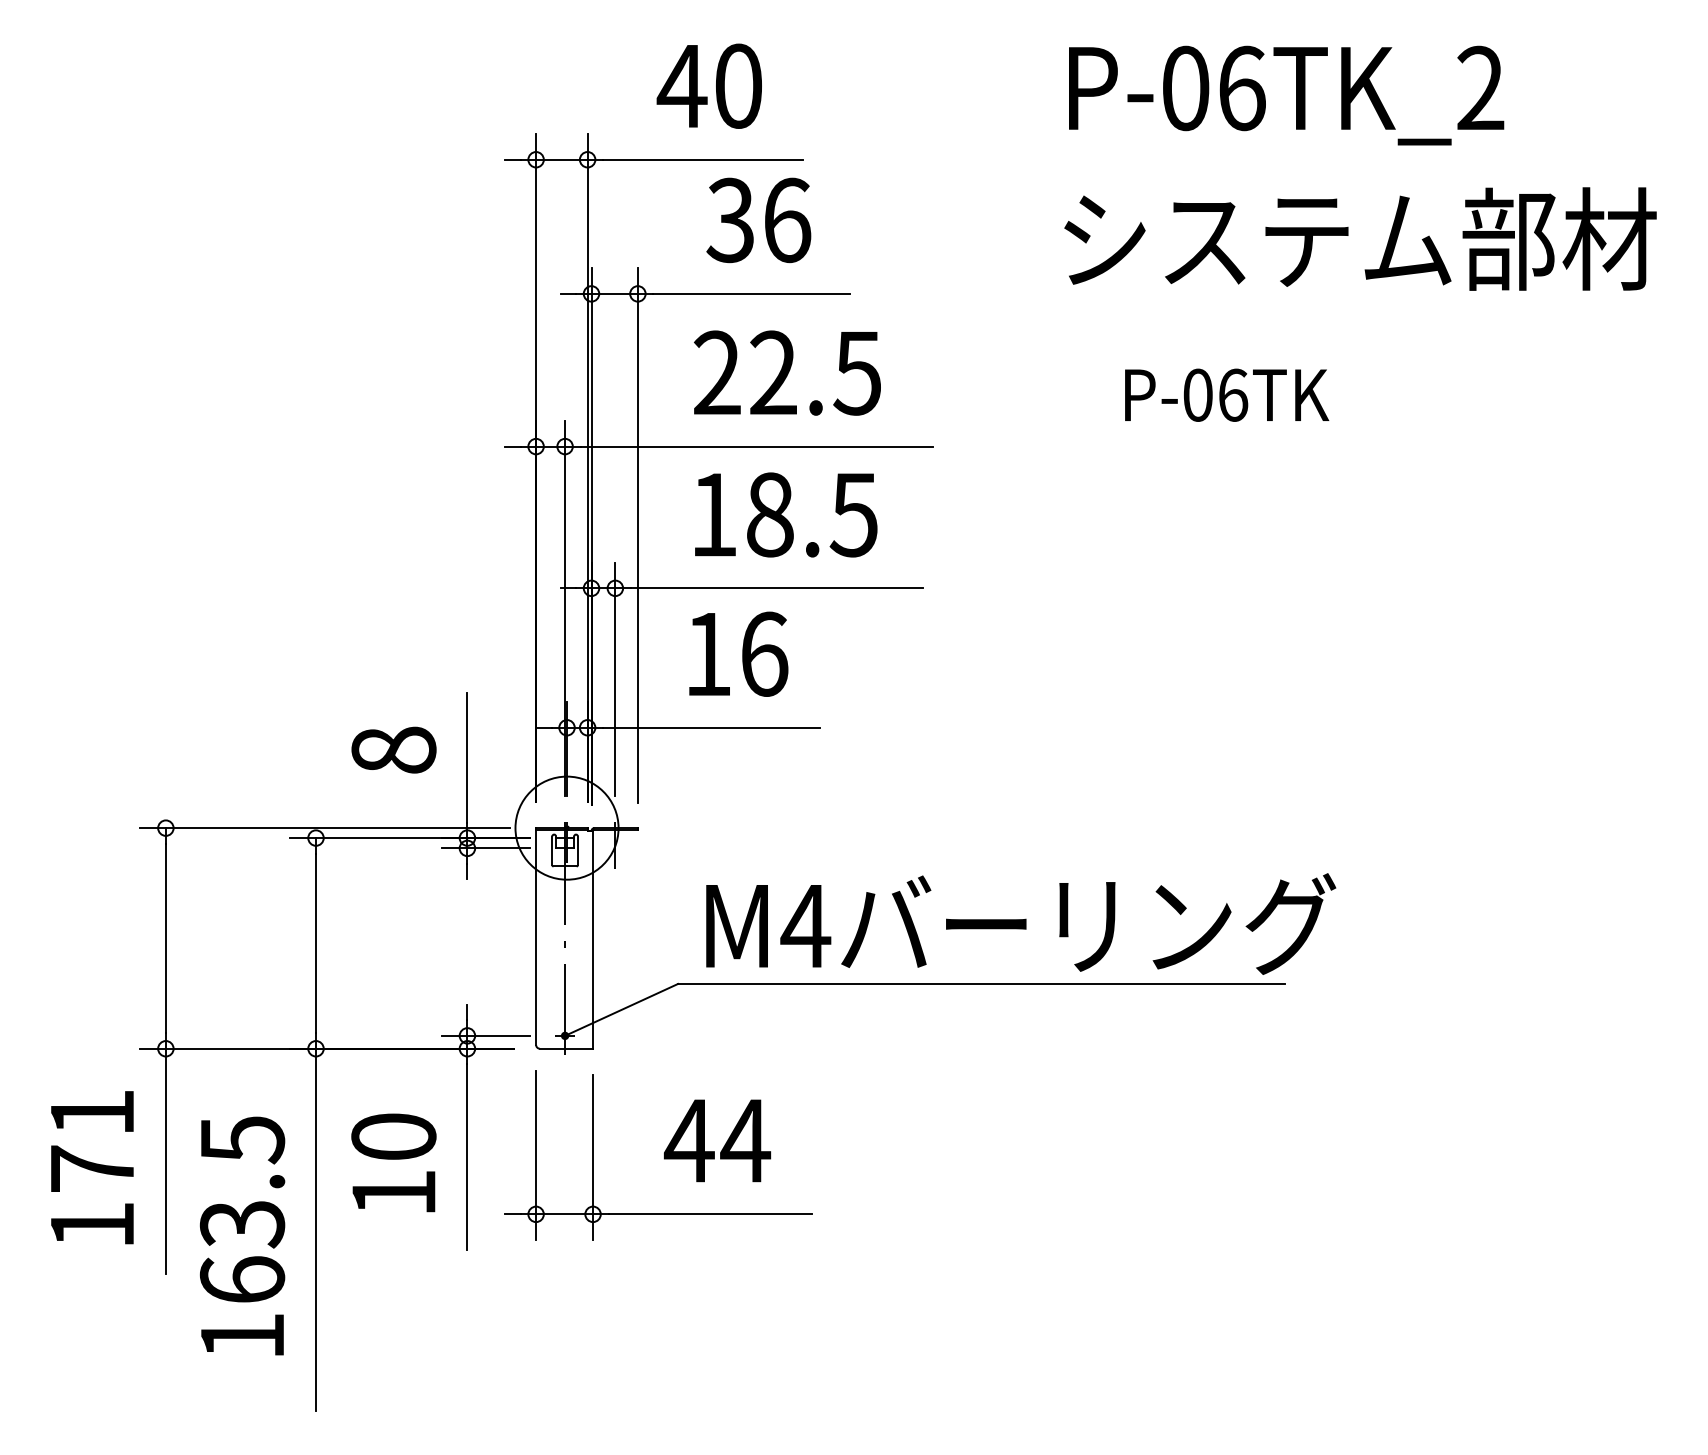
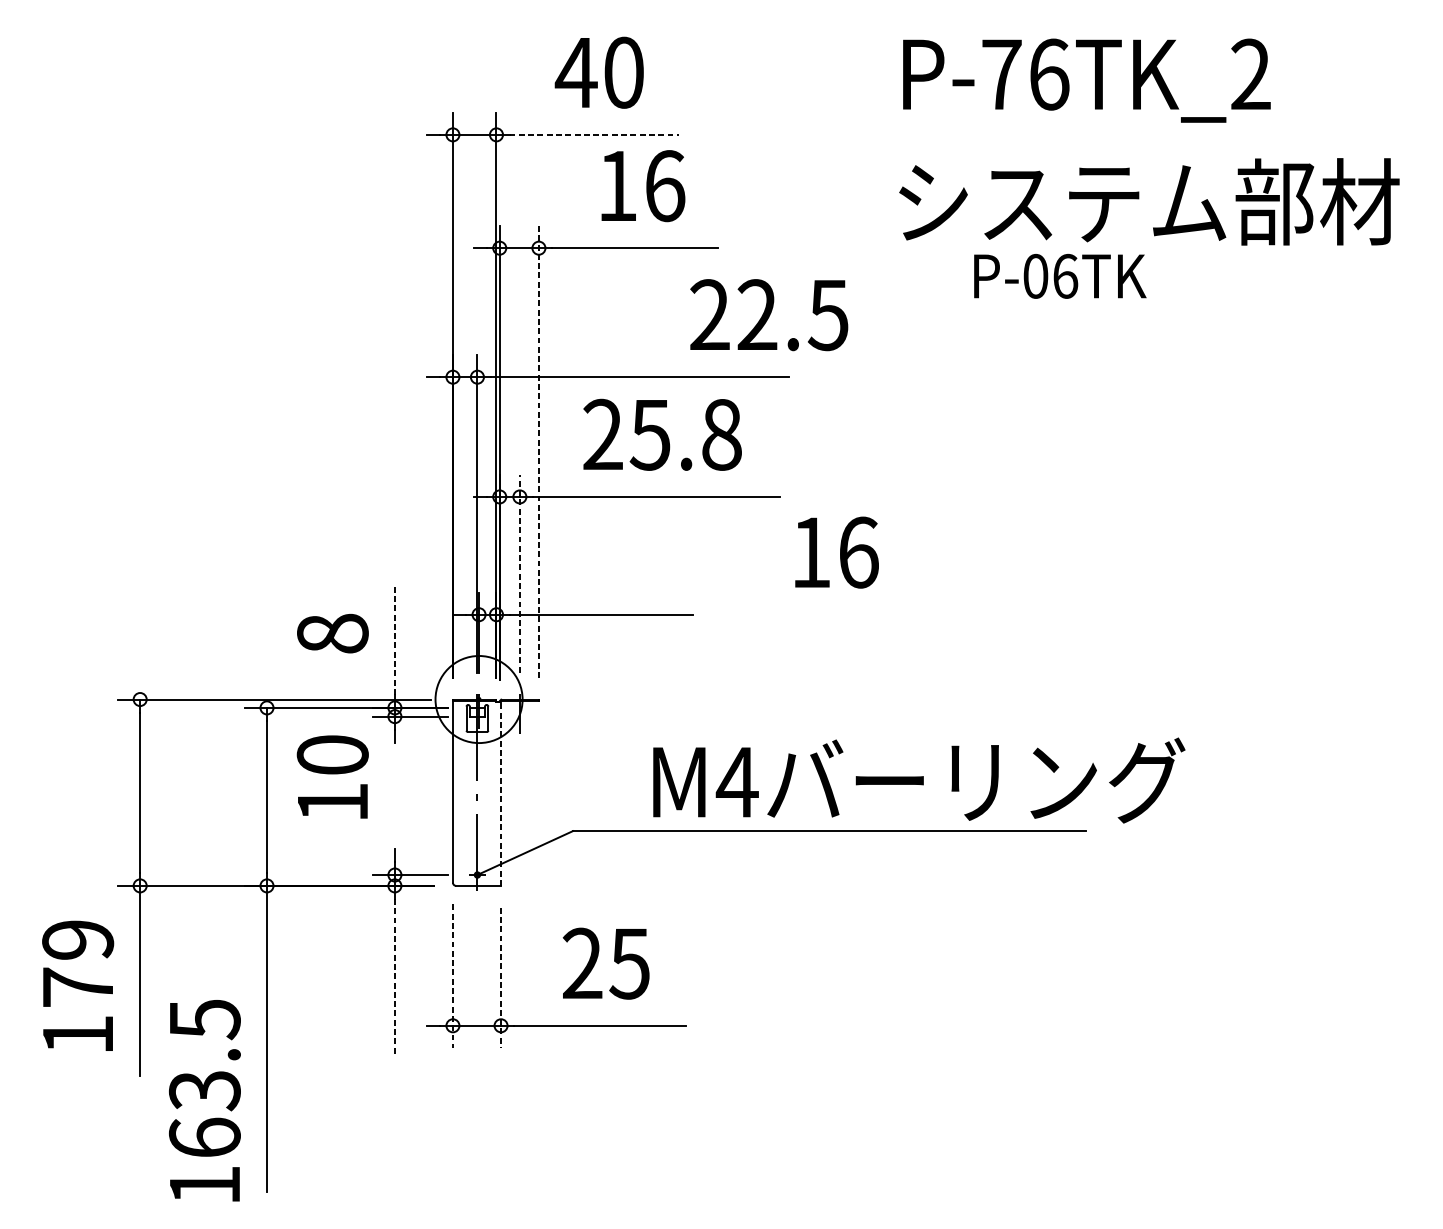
text: (1186, 88) -> (1002, 74), P-06TK_2 -> P-76TK_2
line: (703, 159) -> (594, 134), solid -> dashed
text: (729, 220) -> (616, 186), 36 -> 16
text: (787, 372) -> (769, 314), moved
text: (1227, 394) -> (1060, 275), moved
text: (784, 514) -> (662, 434), 18.5 -> 25.8
line: (637, 534) -> (538, 451), solid -> dashed
text: (738, 653) -> (836, 551), moved
line: (615, 679) -> (520, 573), solid -> dashed
line: (467, 757) -> (394, 639), solid -> dashed
text: (1021, 923) -> (919, 780), moved
line: (593, 939) -> (501, 793), solid -> dashed
text: (92, 1113) -> (78, 940), 171 -> 179
text: (717, 1140) -> (606, 963), 44 -> 25
line: (536, 1155) -> (453, 976), solid -> dashed
line: (467, 1157) -> (394, 977), solid -> dashed
line: (593, 1157) -> (501, 977), solid -> dashed
text: (393, 1162) -> (332, 776), moved
text: (242, 1235) -> (204, 1100), moved

